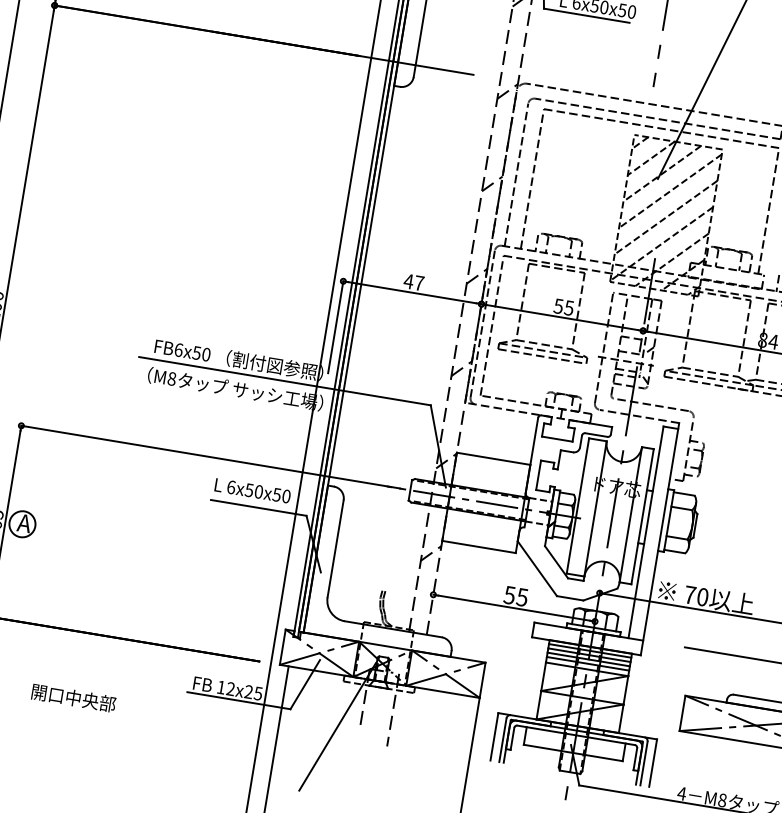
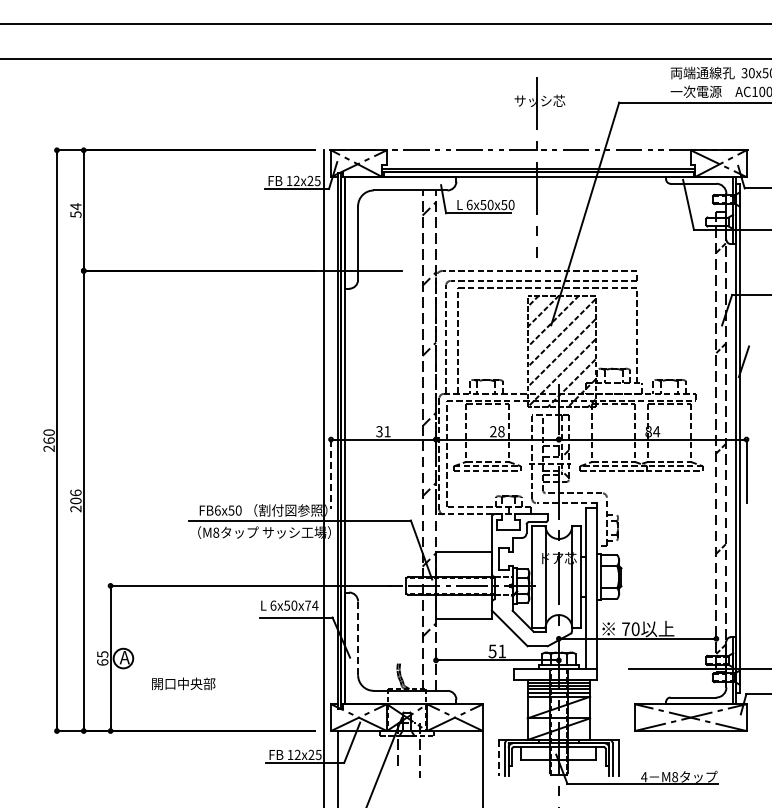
text: (412, 281) -> (382, 431), 47 -> 31
text: (564, 306) -> (497, 431), 55 -> 28
line: (336, 327) -> (331, 474), solid -> dashed
text: (281, 495) -> (311, 605), 6x50x50 -> 6x50x74
line: (336, 549) -> (358, 638), solid -> dashed
text: (522, 597) -> (502, 651), 55 -> 51
text: (73, 697) -> (183, 683), moved
line: (494, 737) -> (498, 758), solid -> dashed

